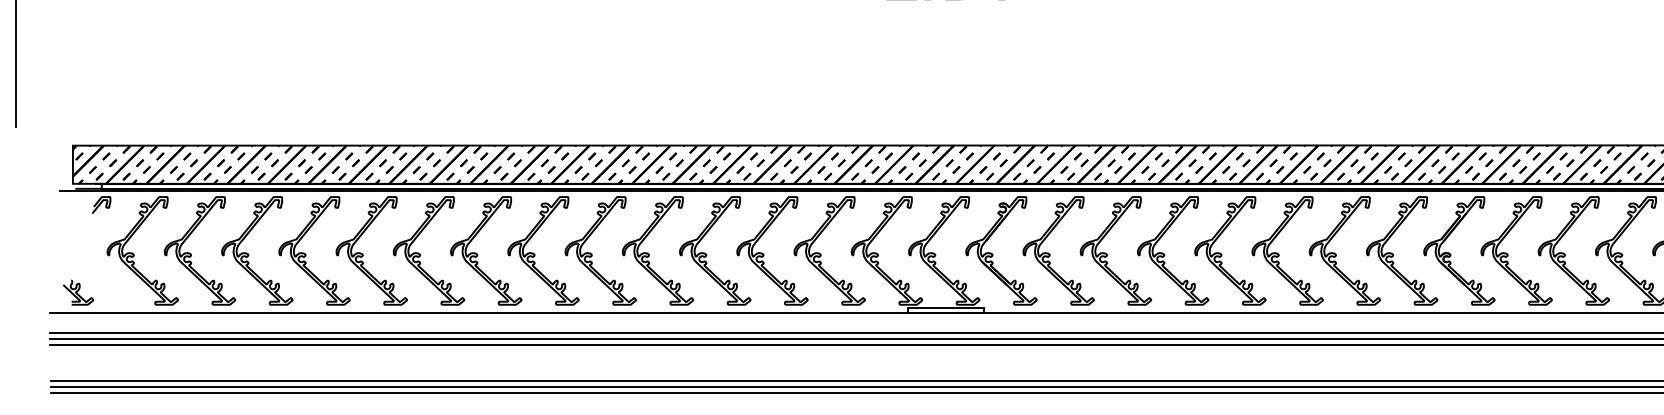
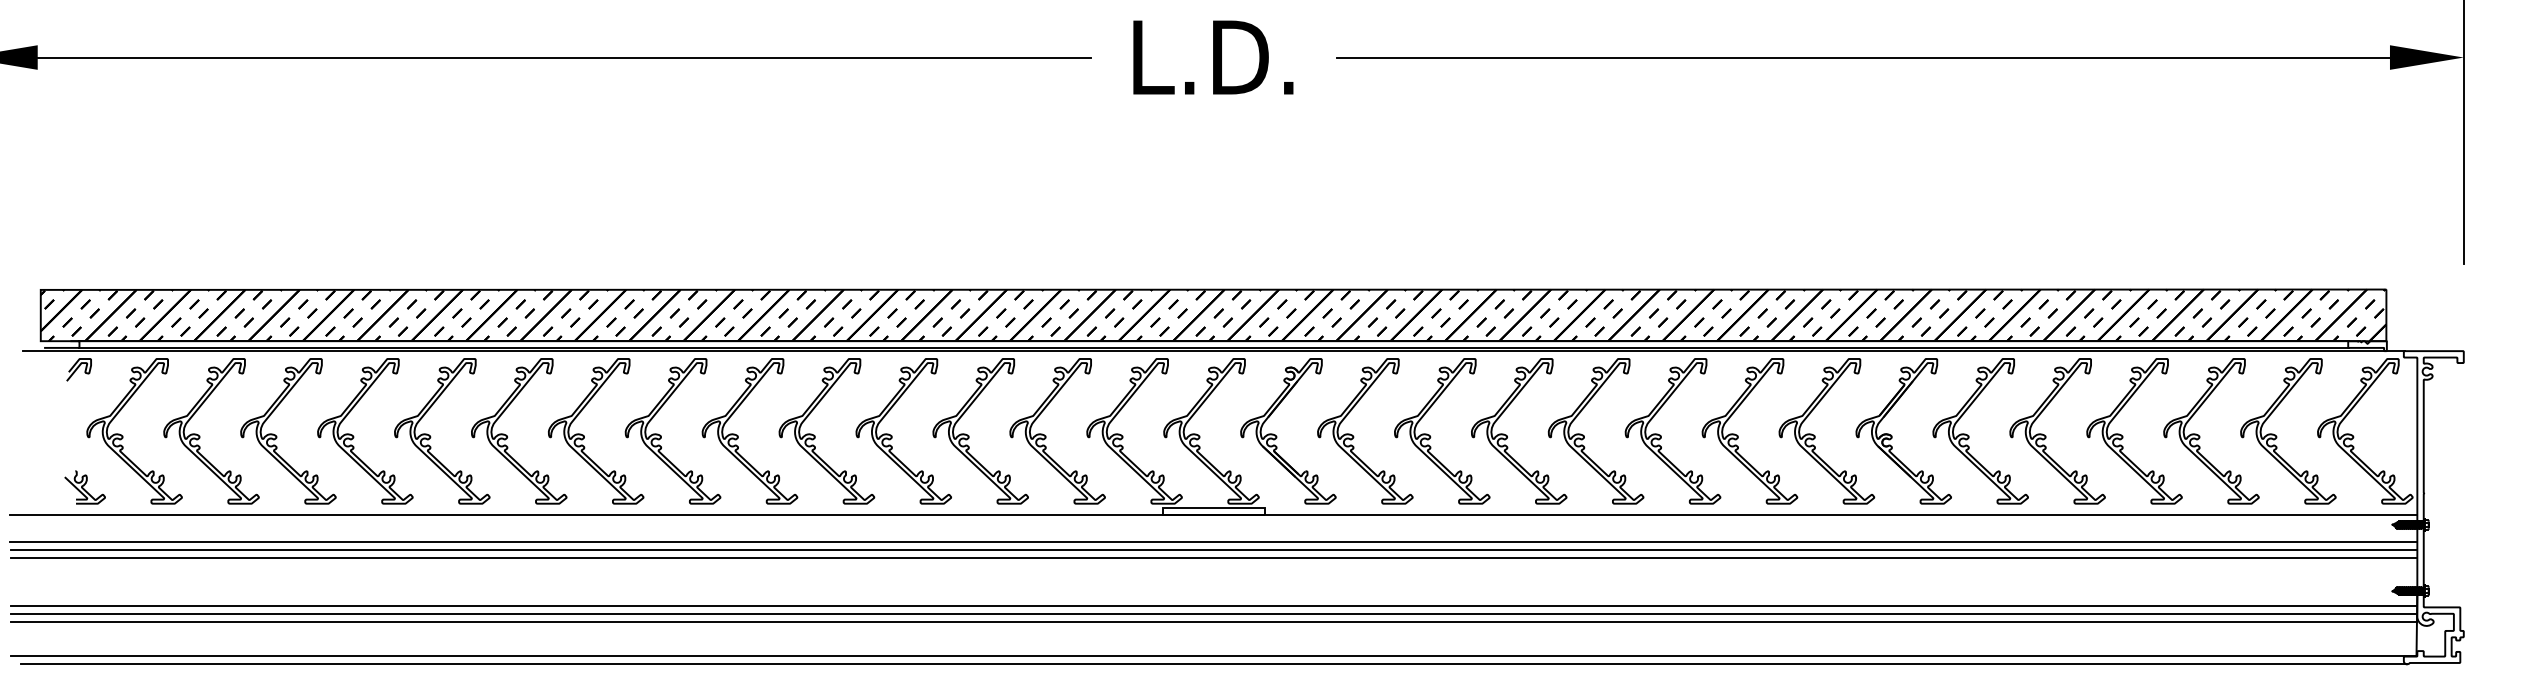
part: (77, 292) -> (84, 487), moved

